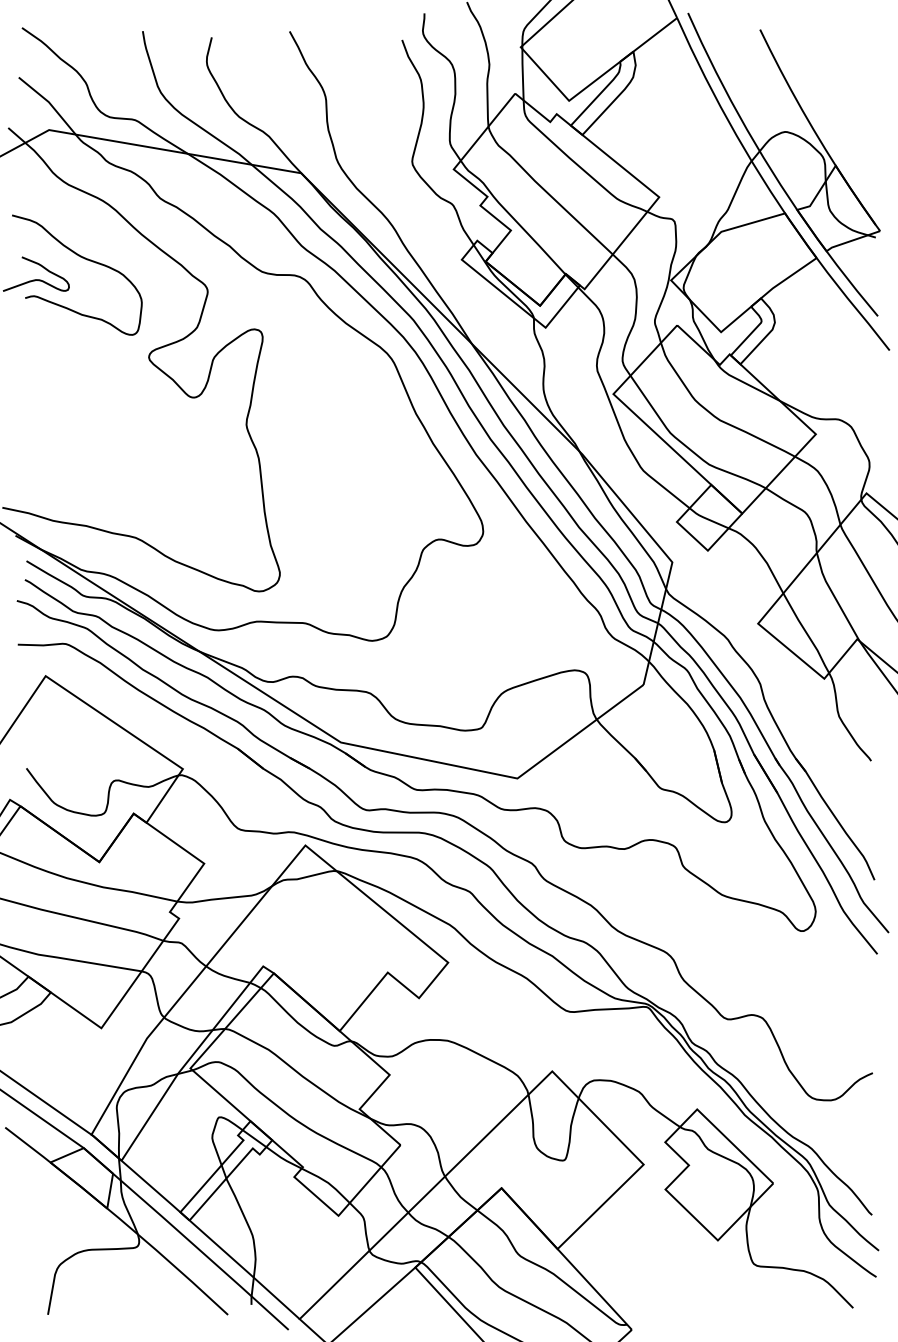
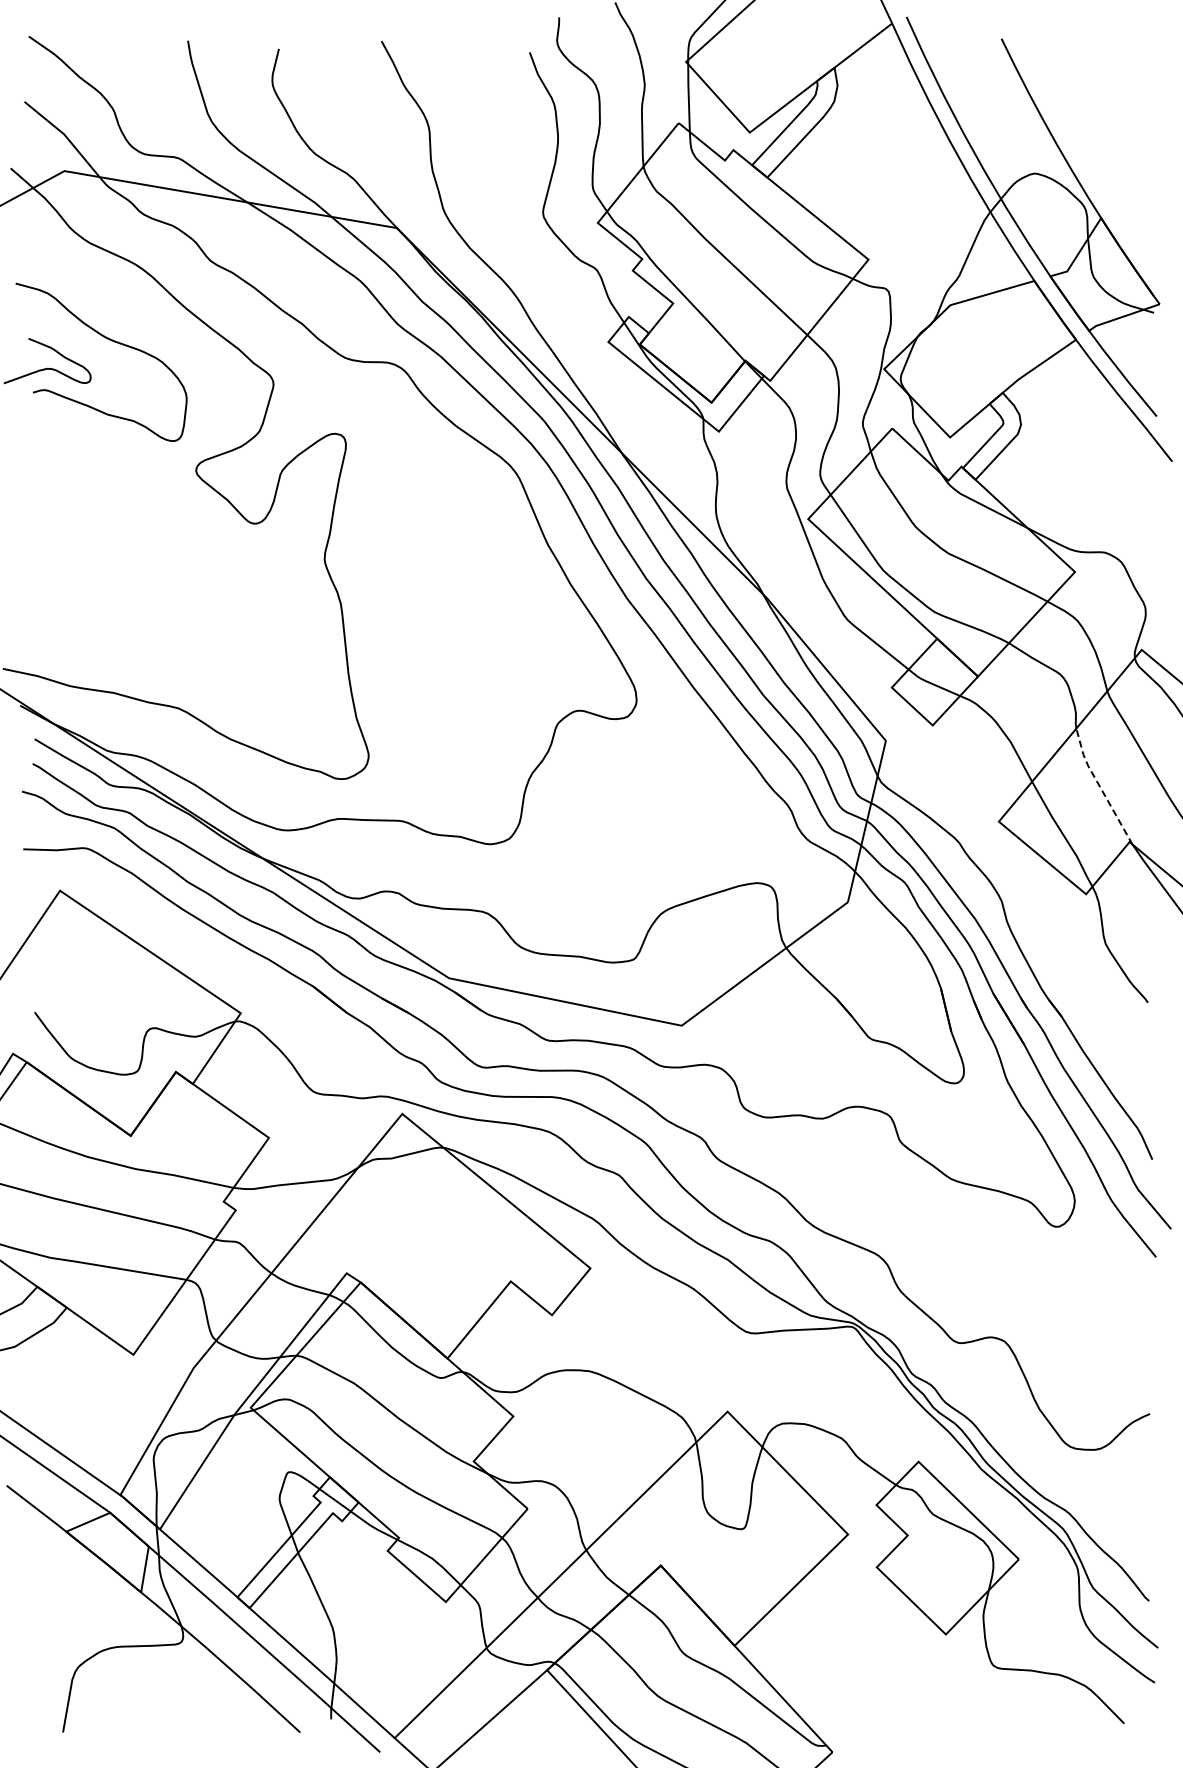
line: (834, 597) -> (1099, 786), solid -> dashed

